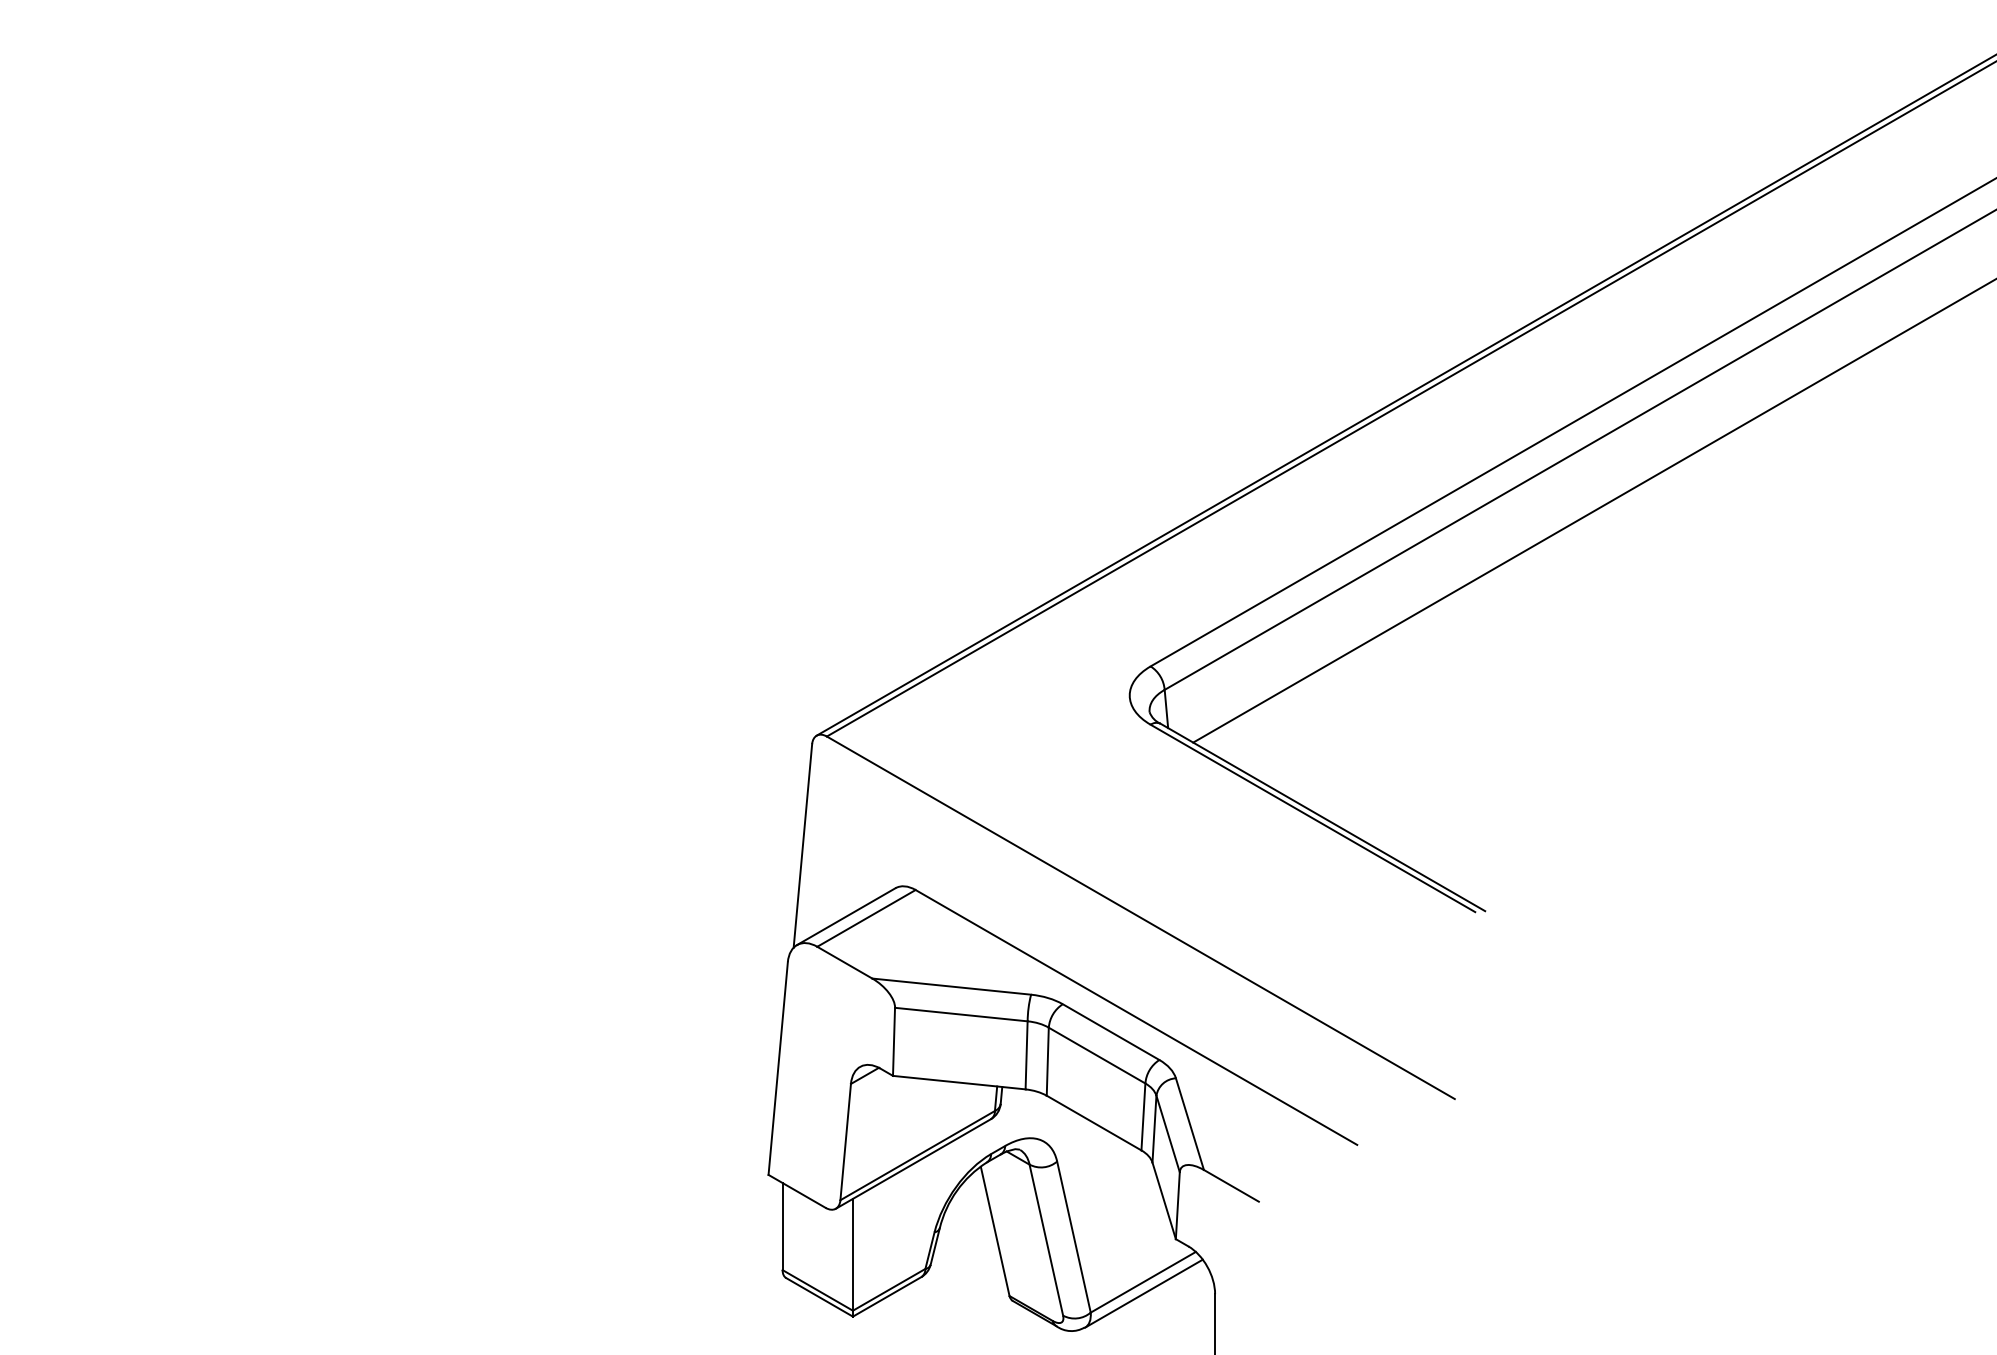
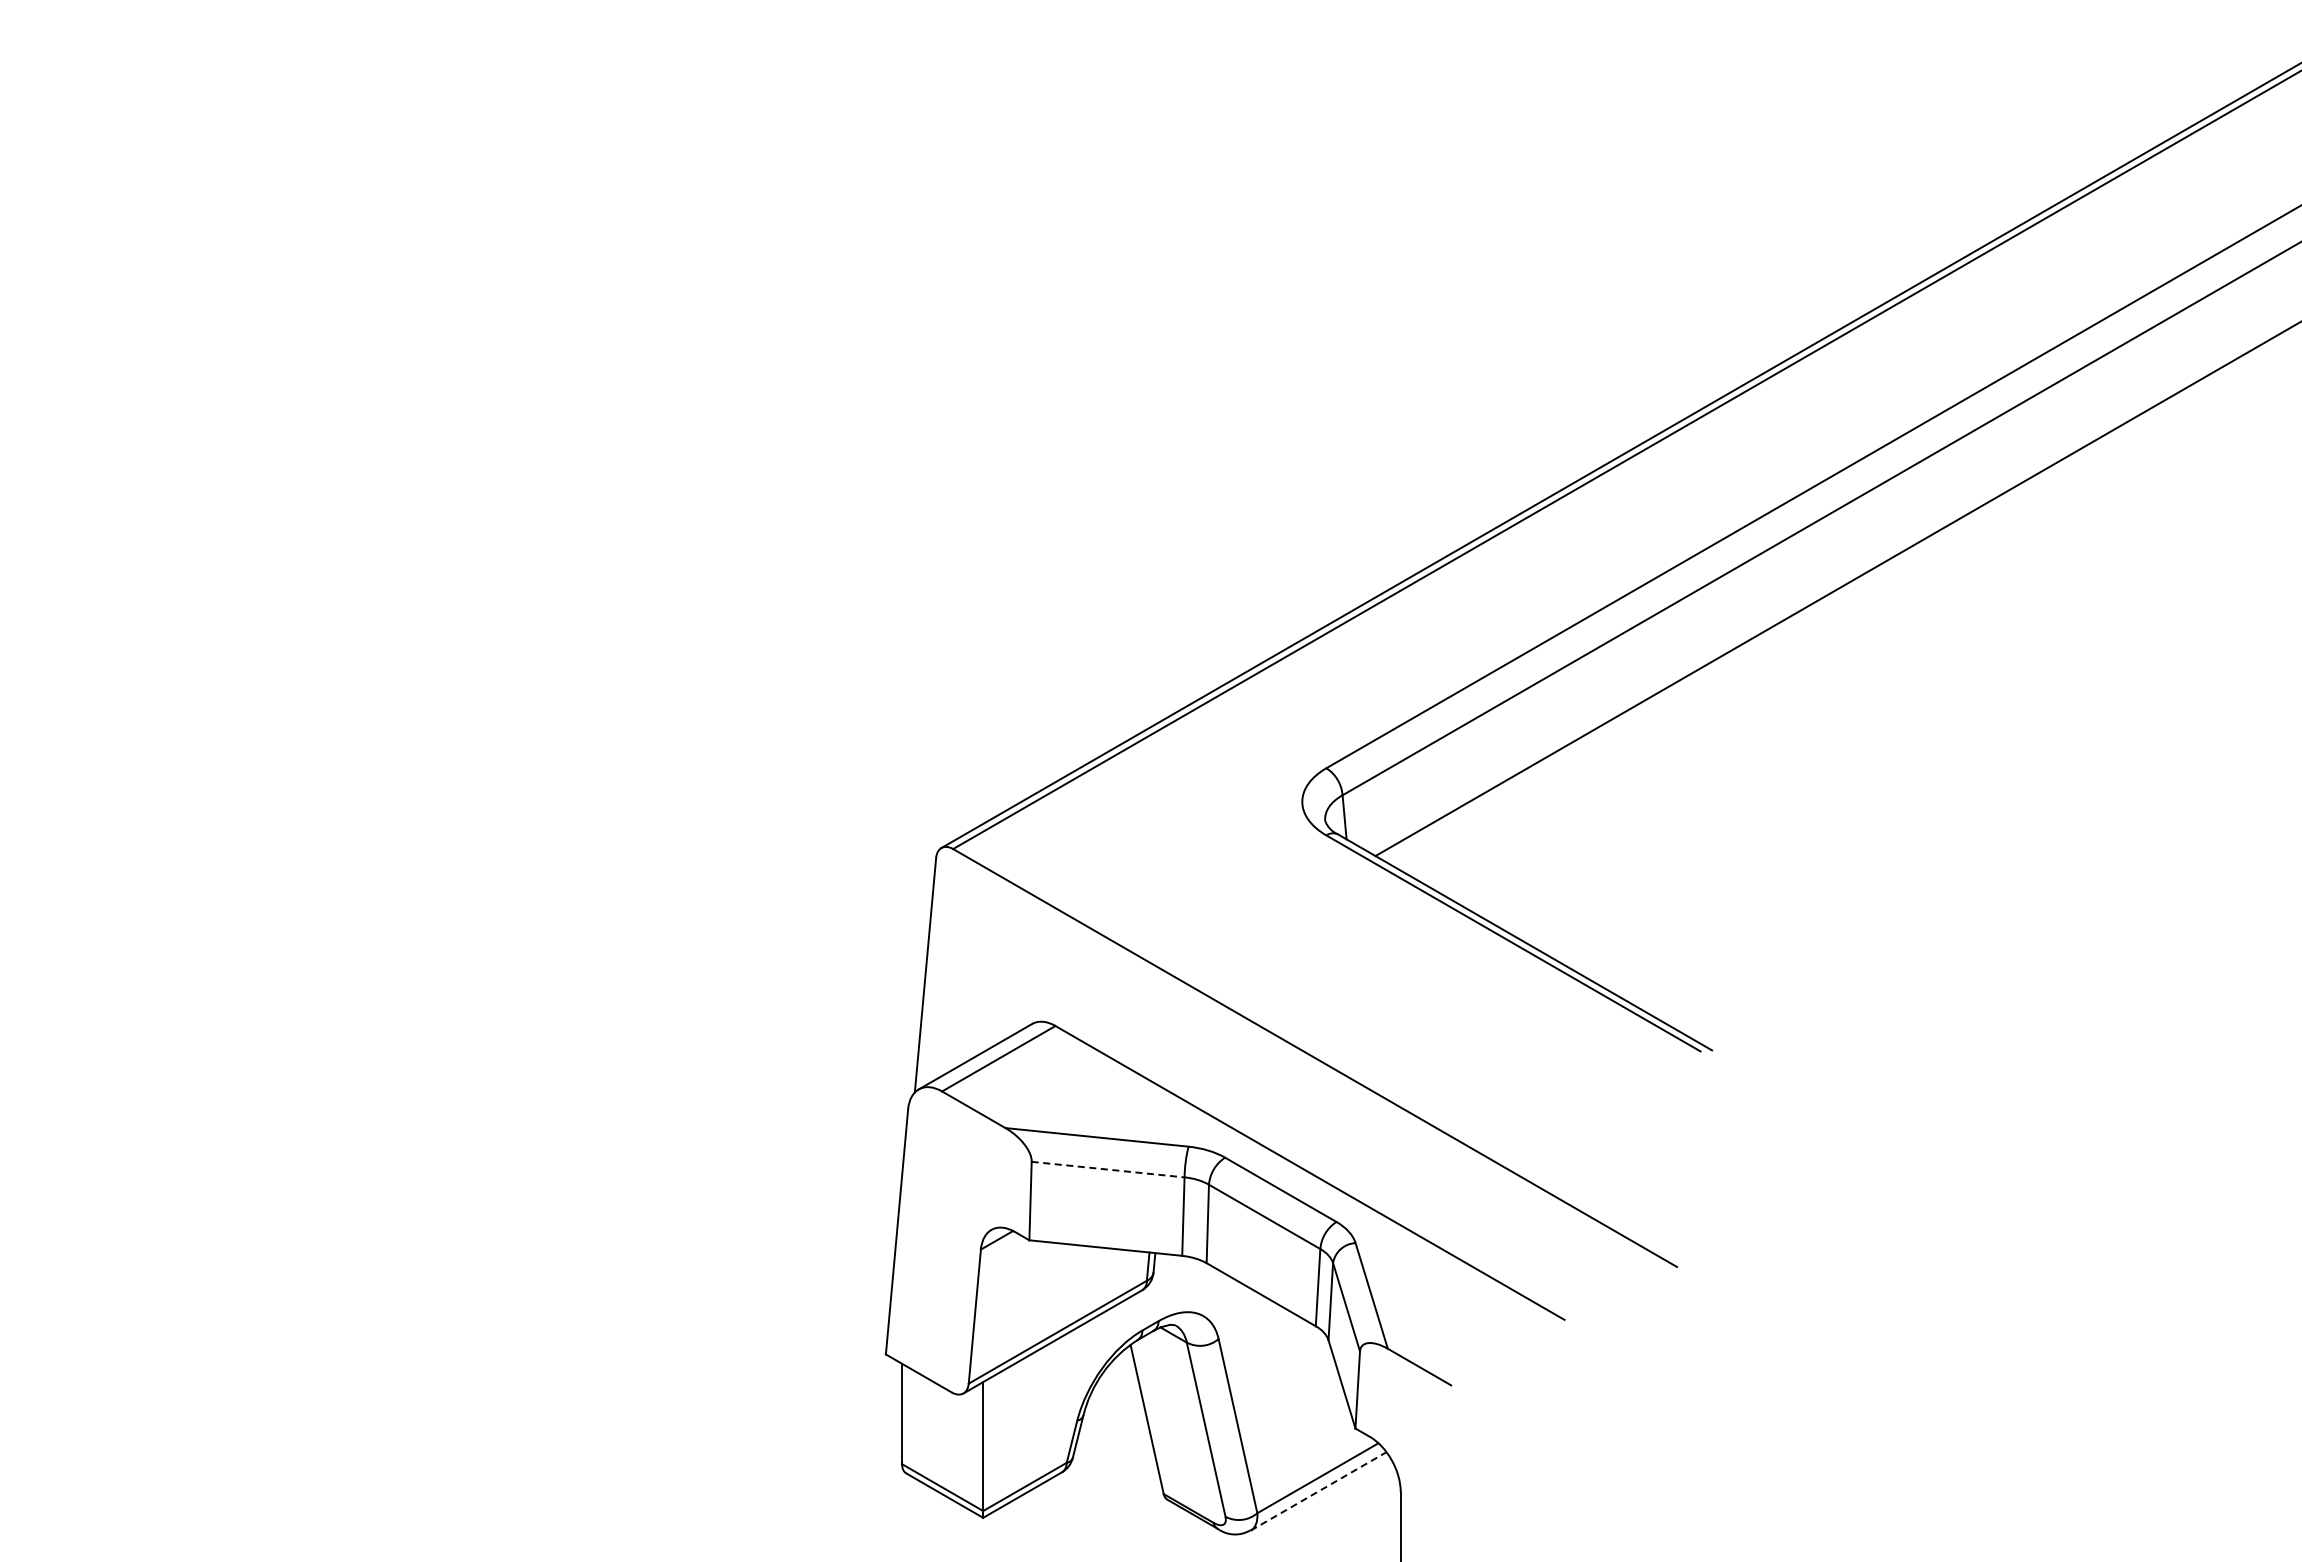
line: (961, 1014) -> (1108, 1169), solid -> dashed
line: (1144, 1293) -> (1319, 1491), solid -> dashed

